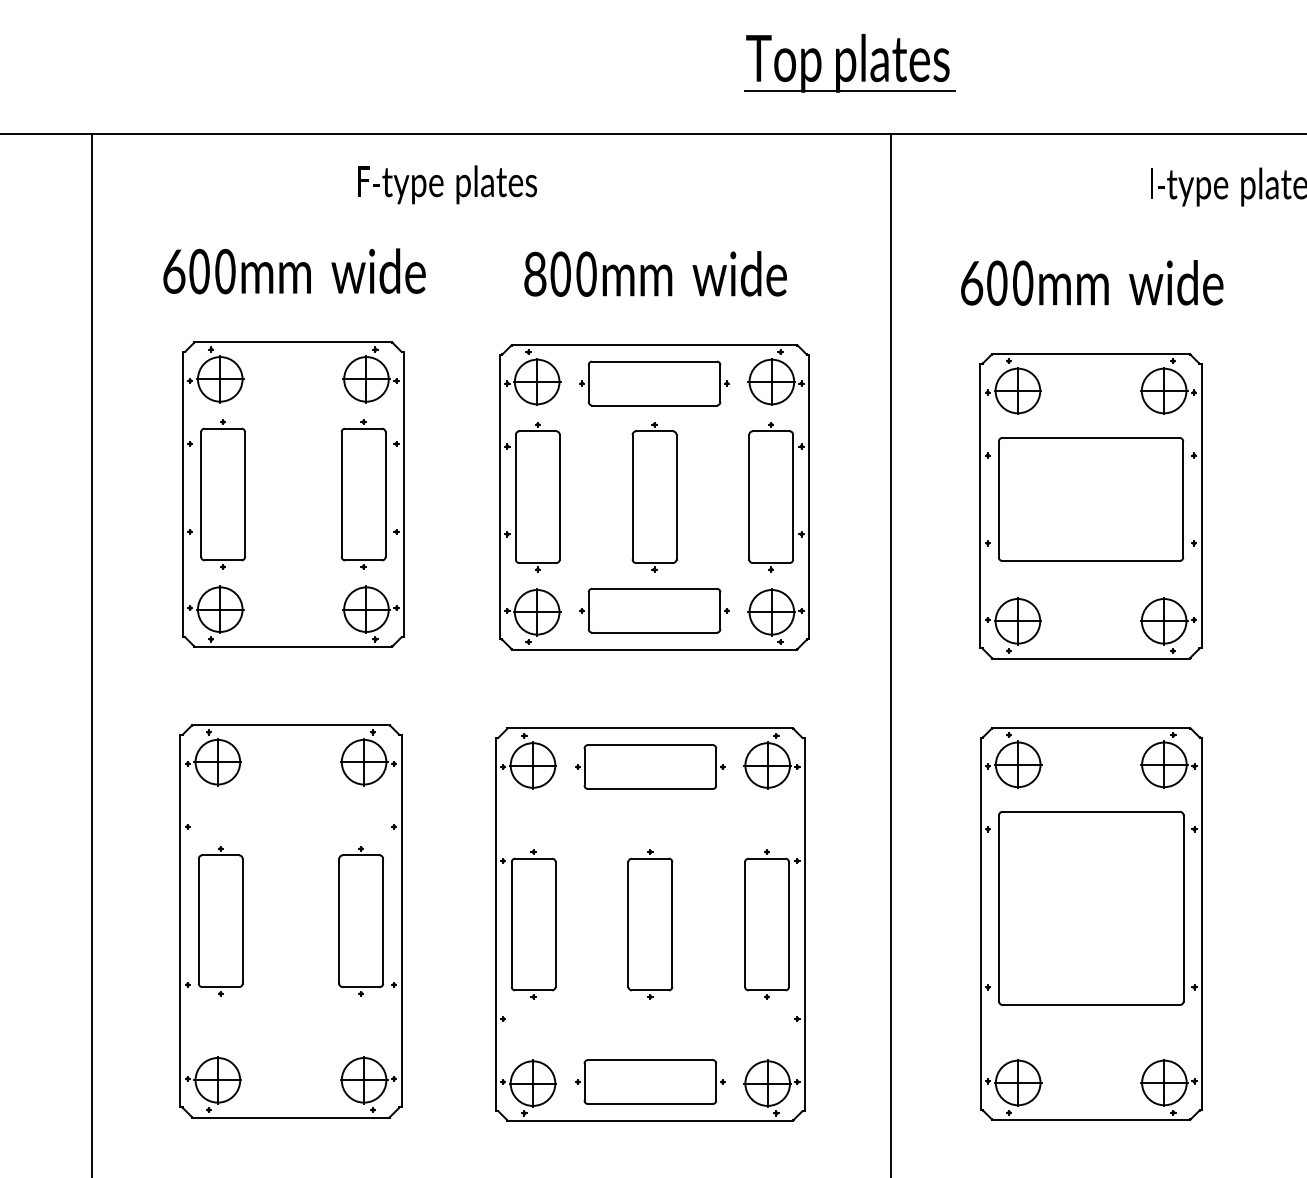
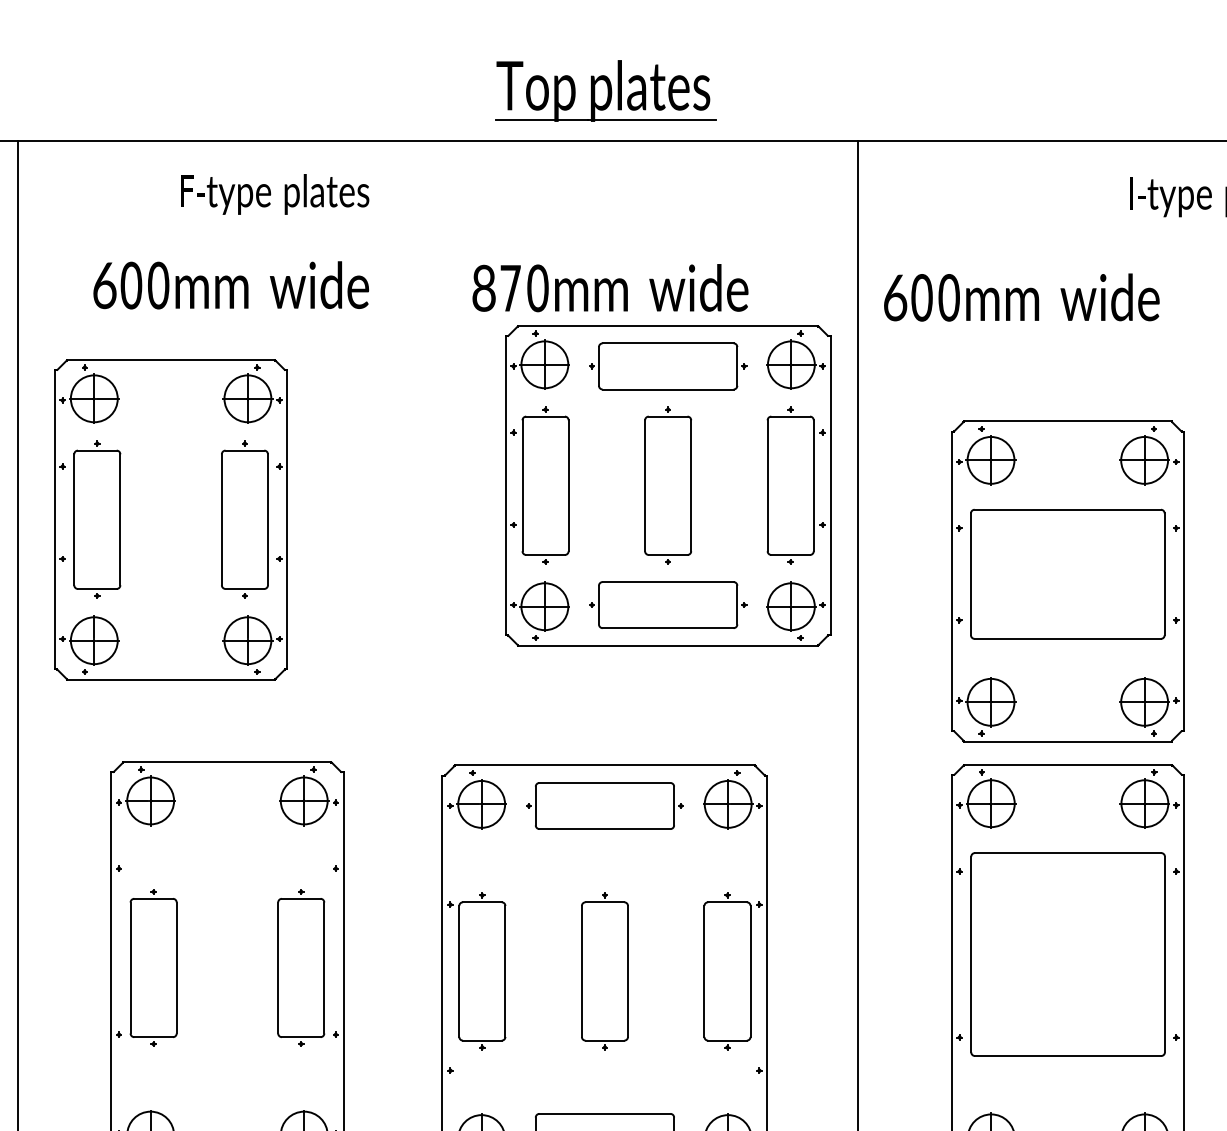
part: (849, 63) -> (605, 91), moved
text: (447, 184) -> (275, 194), moved
text: (560, 273) -> (510, 287), 00 -> 70
text: (1092, 282) -> (1022, 297), moved
part: (293, 494) -> (171, 519), moved
part: (654, 497) -> (668, 486), moved
part: (1090, 506) -> (1067, 581), moved

